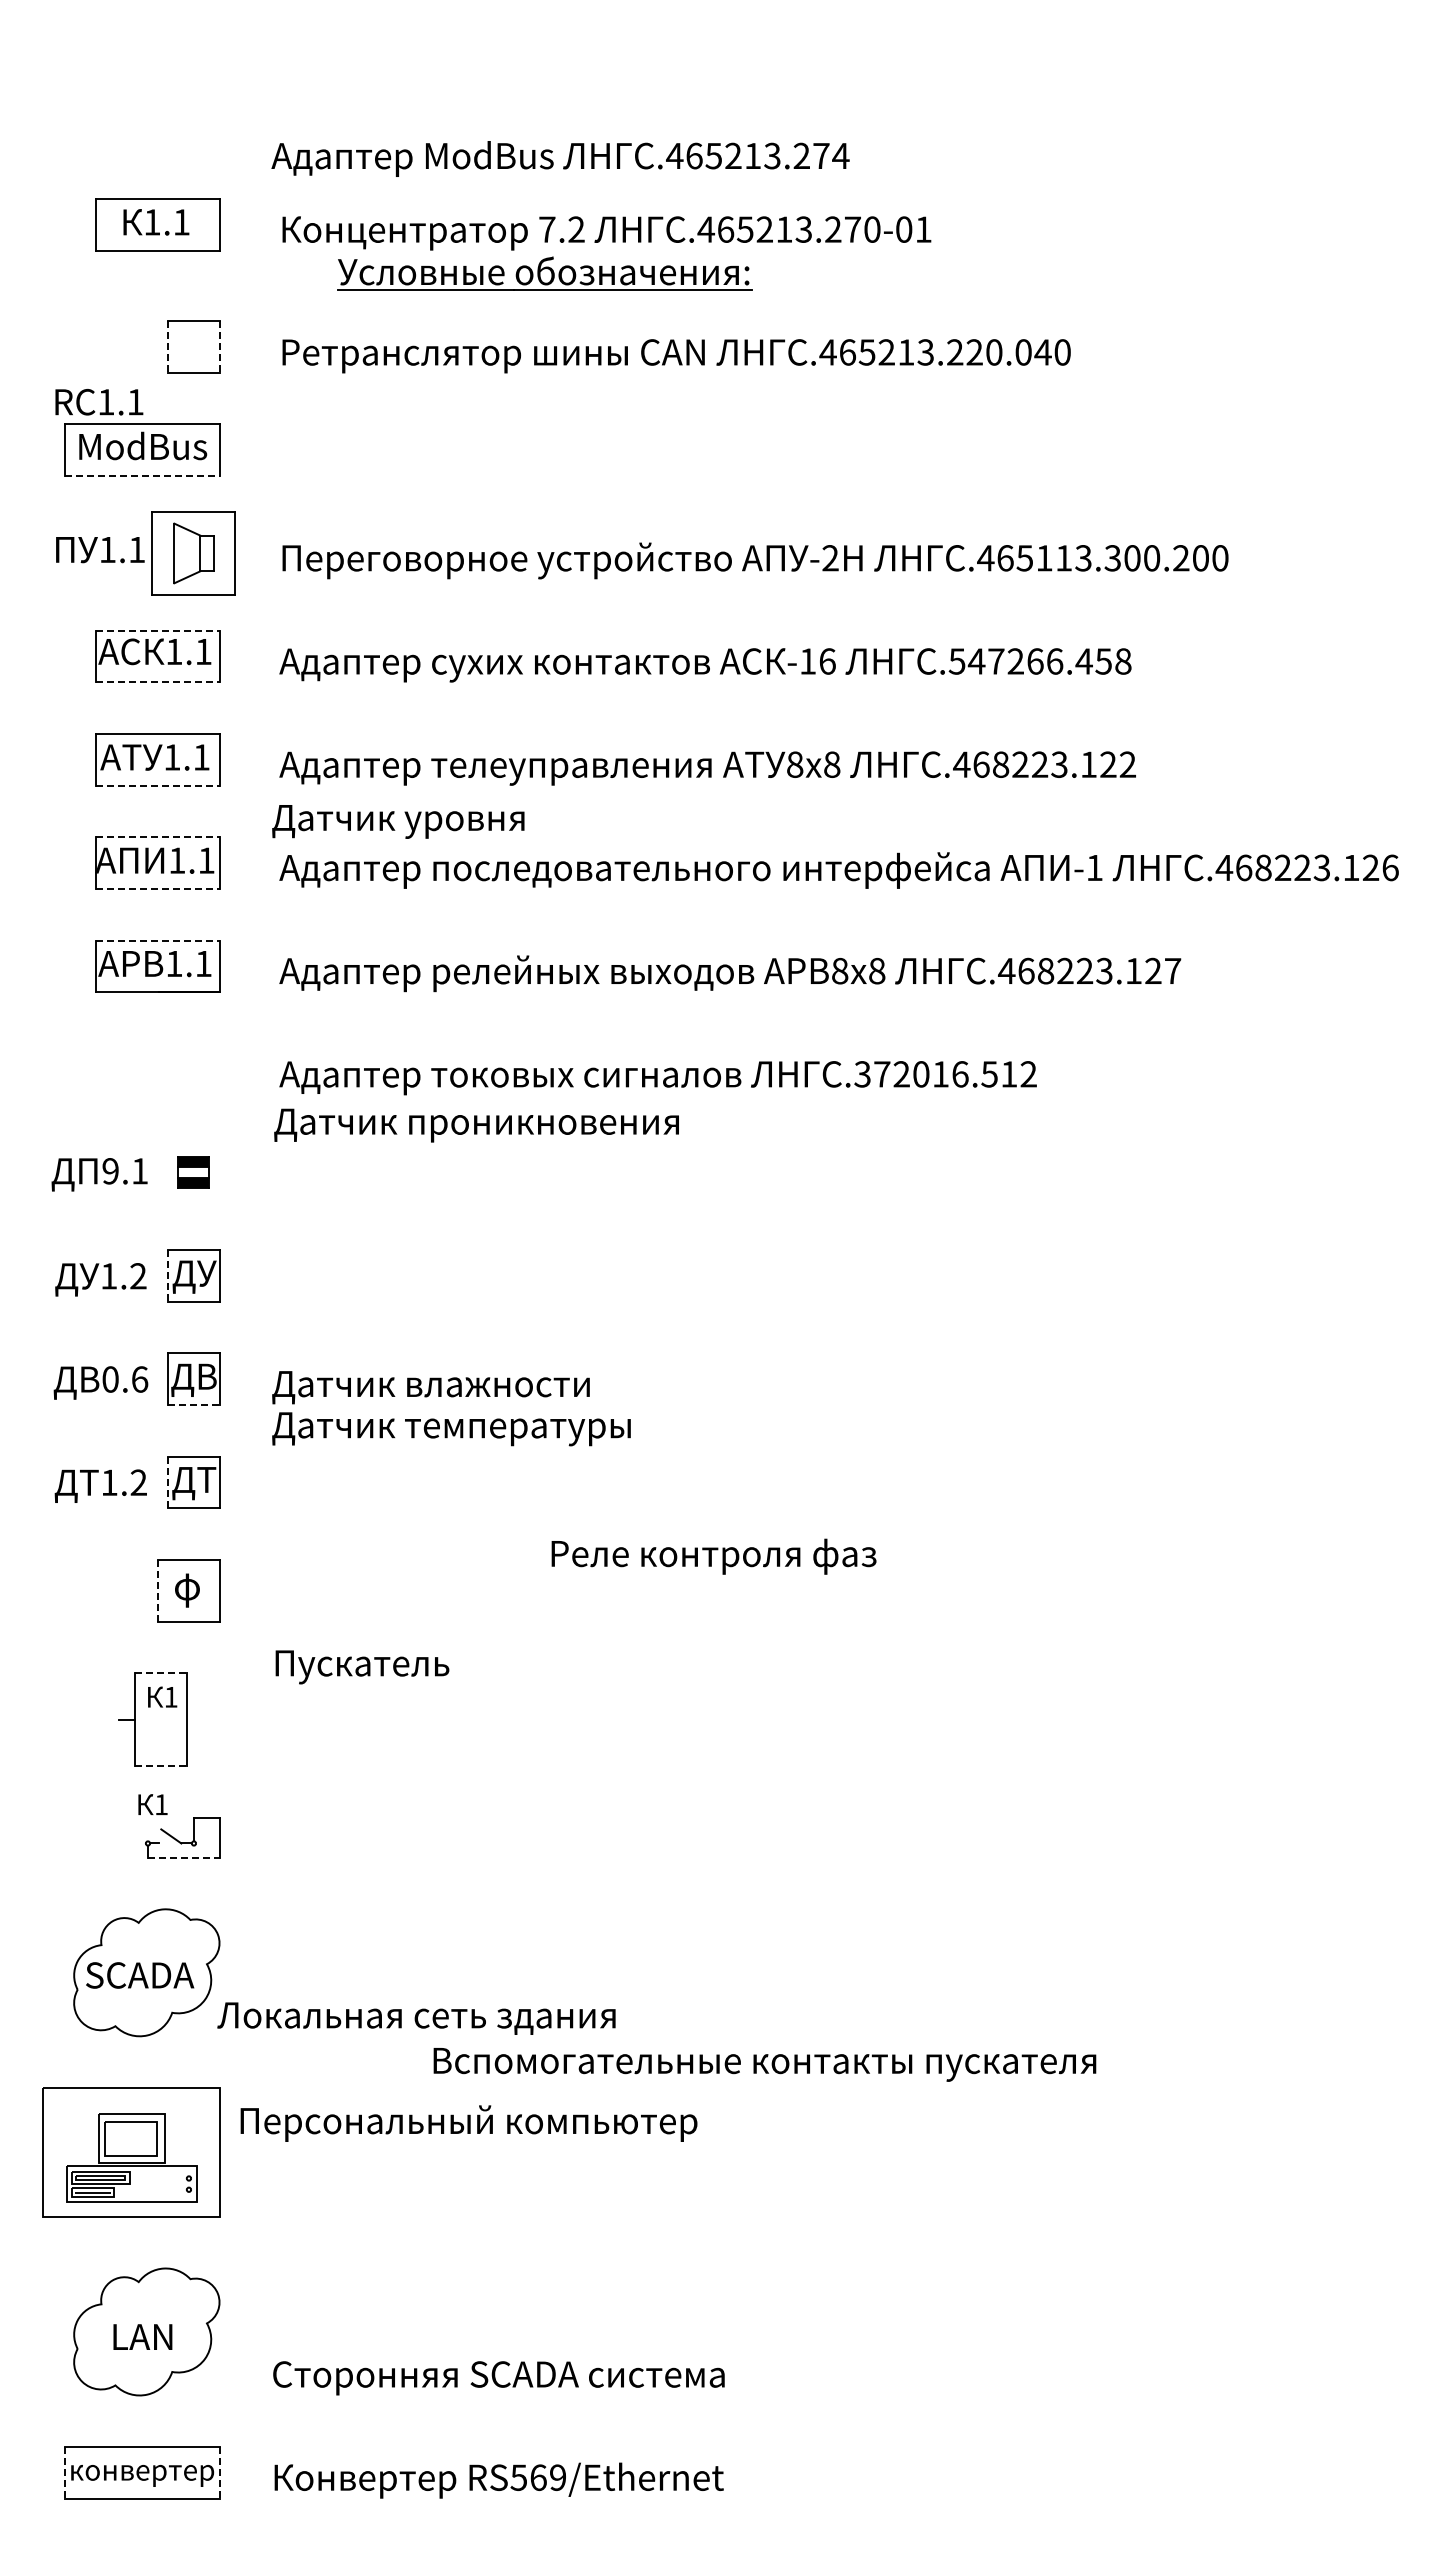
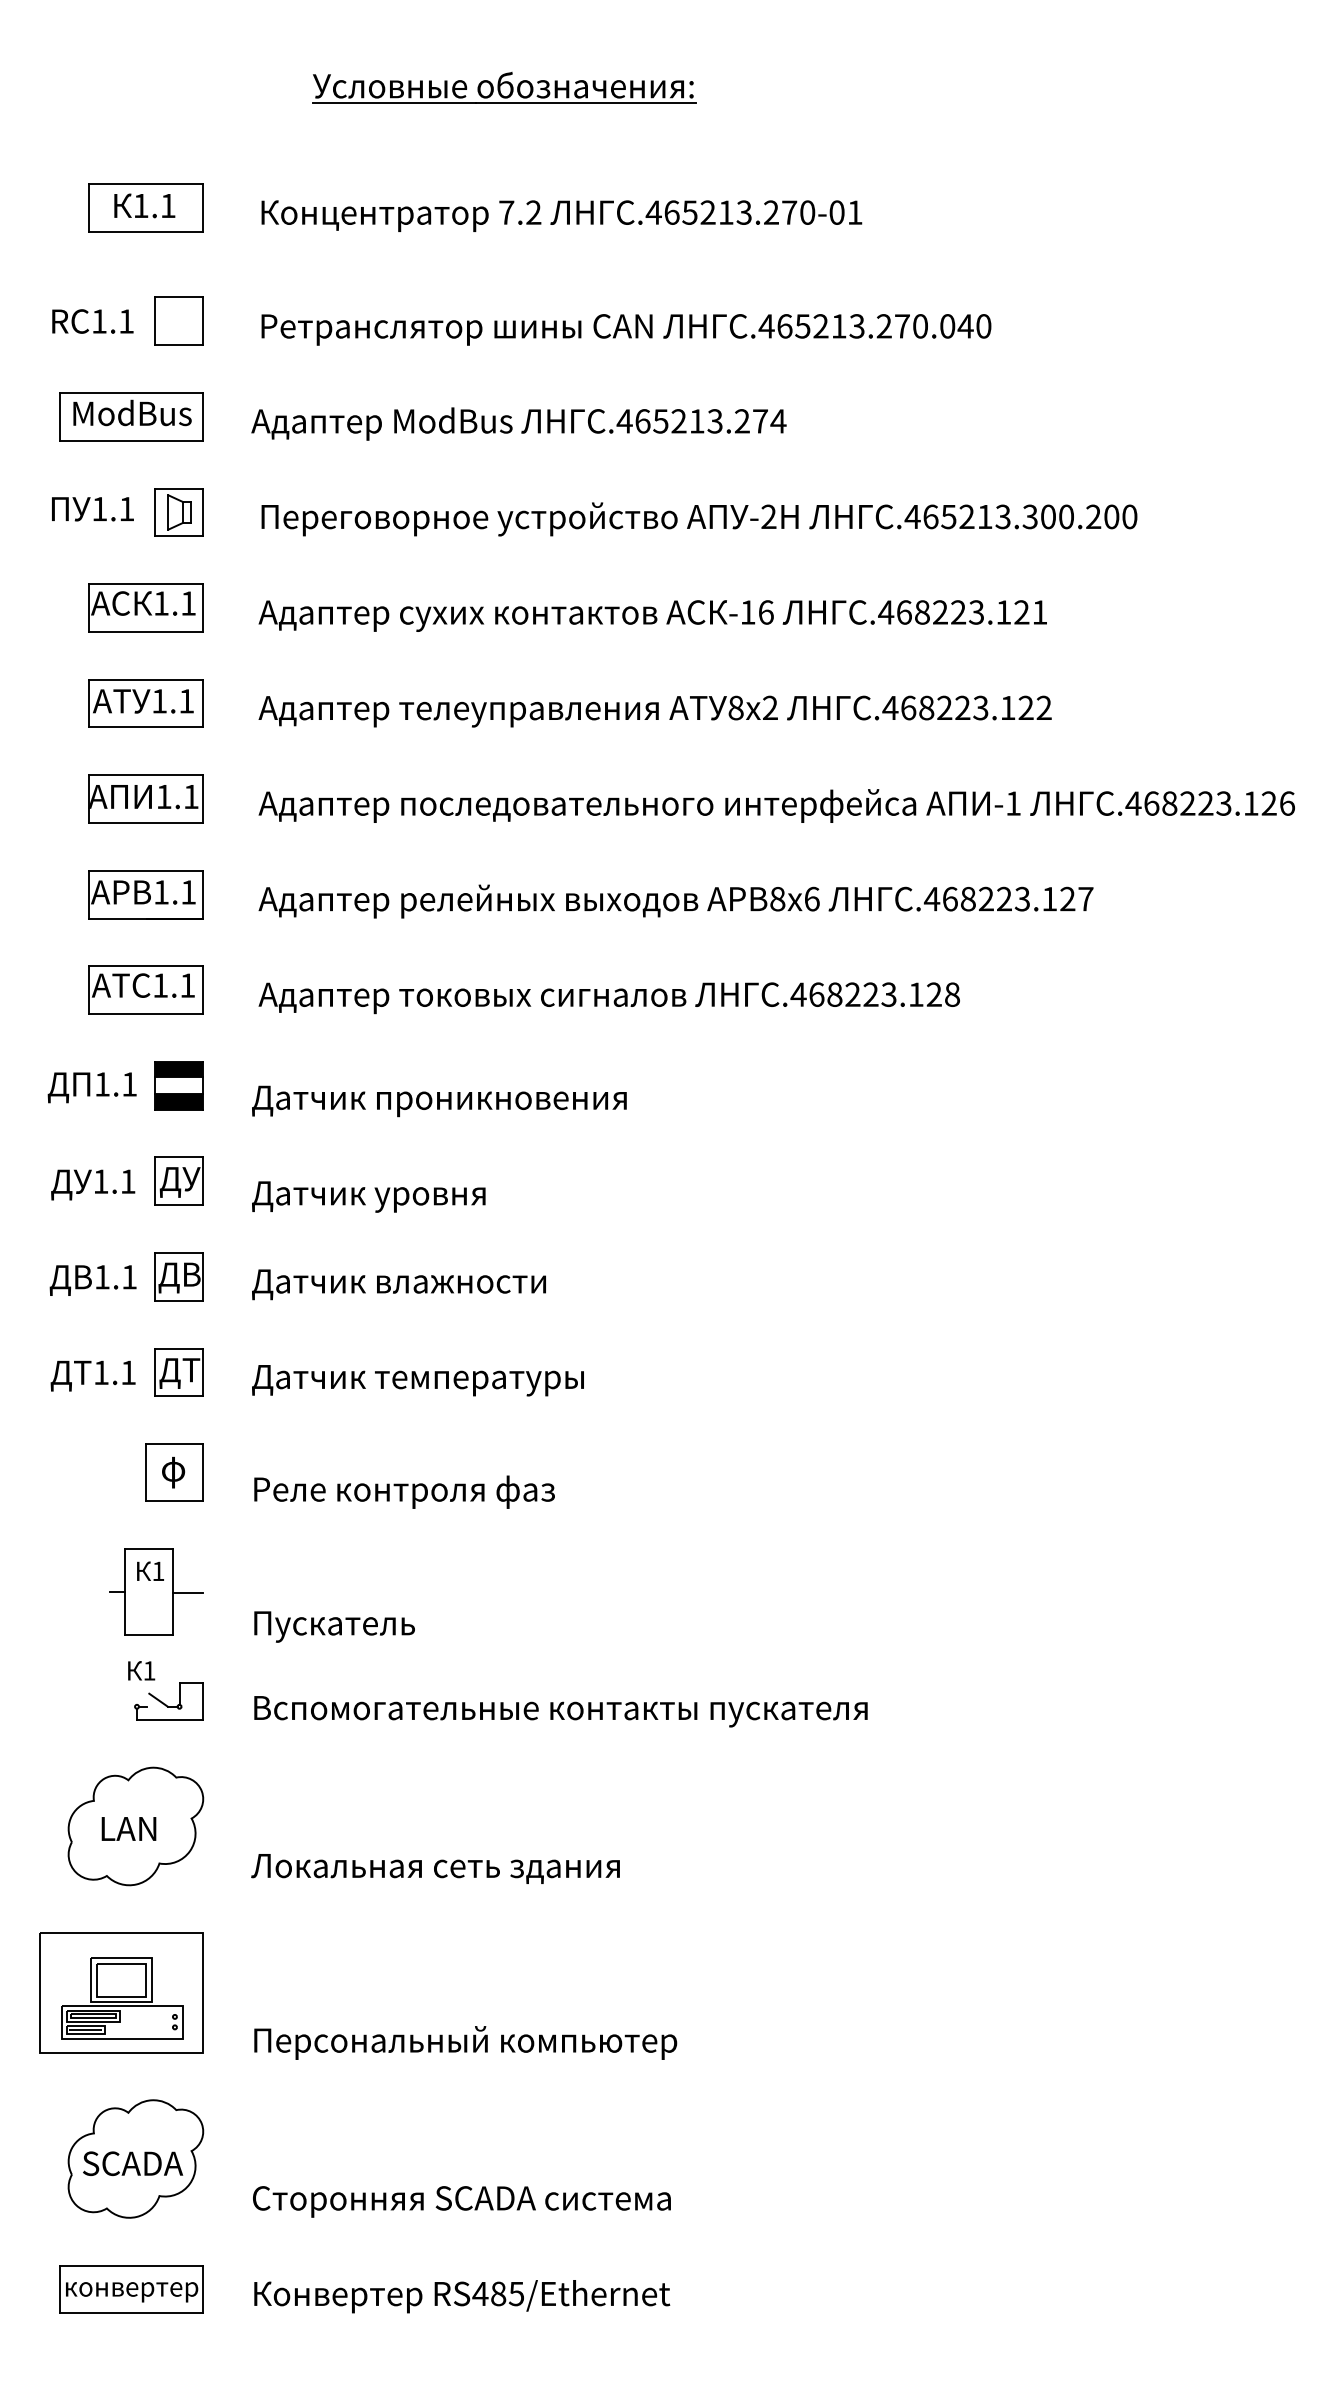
text: (560, 158) -> (518, 423), moved
part: (544, 273) -> (504, 87), moved
line: (167, 347) -> (155, 321), dashed -> solid
line: (219, 347) -> (203, 321), dashed -> solid
text: (974, 352) -> (902, 326), .465213.220.040 -> .465213.270.040
text: (99, 402) -> (93, 321), moved
line: (142, 476) -> (131, 441), dashed -> solid
part: (193, 553) -> (179, 512), size x0.62
text: (1044, 558) -> (966, 517), .465113.300.200 -> .465213.300.200
line: (157, 630) -> (145, 583), dashed -> solid
text: (1039, 661) -> (962, 612), .547266.458 -> .468223.121
line: (157, 682) -> (145, 631), dashed -> solid
text: (832, 764) -> (770, 707), 8 -> 2
line: (157, 785) -> (145, 727), dashed -> solid
text: (398, 821) -> (368, 1196), moved
line: (157, 837) -> (145, 775), dashed -> solid
line: (157, 888) -> (145, 822), dashed -> solid
line: (157, 940) -> (145, 870), dashed -> solid
text: (877, 970) -> (812, 898), 8 -> 6
part: (157, 1069) -> (145, 990), added
text: (944, 1074) -> (874, 994), .372016.512 -> .468223.128
text: (476, 1125) -> (439, 1101), moved
text: (110, 1171) -> (102, 1084), 9.1 -> 1.1
part: (193, 1172) -> (179, 1085), size x1.67
line: (167, 1275) -> (155, 1180), dashed -> solid
text: (138, 1276) -> (128, 1181), 1.2 -> 1.1
text: (125, 1379) -> (116, 1277), 0.6 -> 1.1
line: (193, 1405) -> (179, 1301), dashed -> solid
text: (451, 1429) -> (417, 1380), moved
text: (138, 1482) -> (128, 1372), 1.2 -> 1.1
line: (167, 1482) -> (155, 1372), dashed -> solid
text: (713, 1556) -> (404, 1491), moved
line: (157, 1590) -> (145, 1472), dashed -> solid
text: (362, 1667) -> (334, 1627), moved
line: (160, 1673) -> (148, 1549), dashed -> solid
line: (202, 1720) -> (187, 1592), added
line: (160, 1766) -> (148, 1635), dashed -> solid
line: (183, 1857) -> (169, 1719), dashed -> solid
text: (140, 1975) -> (130, 1828), SCADA -> LAN
text: (416, 2018) -> (435, 1868), moved
text: (764, 2064) -> (560, 1711), moved
text: (468, 2123) -> (465, 2042), moved
text: (143, 2336) -> (132, 2163), LAN -> SCADA
line: (64, 2472) -> (59, 2289), dashed -> solid
line: (219, 2472) -> (203, 2289), dashed -> solid
text: (538, 2477) -> (498, 2293), RS569/Ethernet -> RS485/Ethernet

